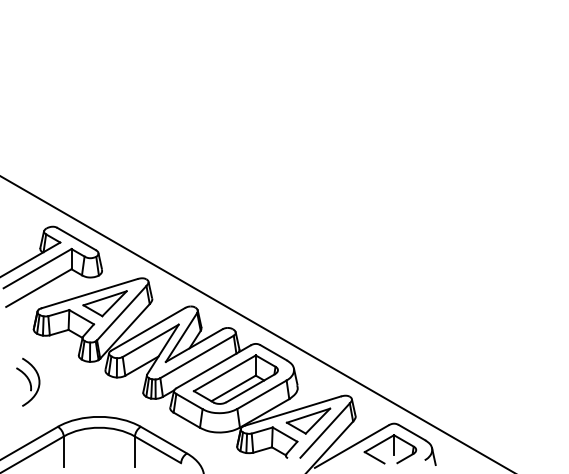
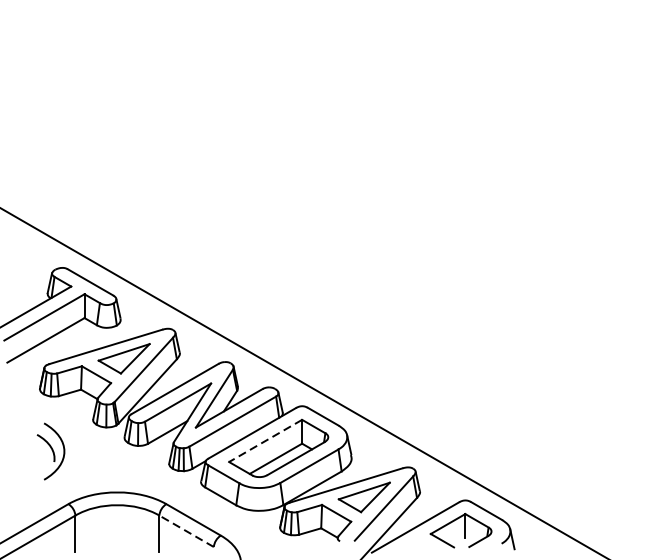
line: (224, 373) -> (265, 441), solid -> dashed
part: (28, 381) -> (51, 450), moved
line: (157, 449) -> (186, 530), solid -> dashed

